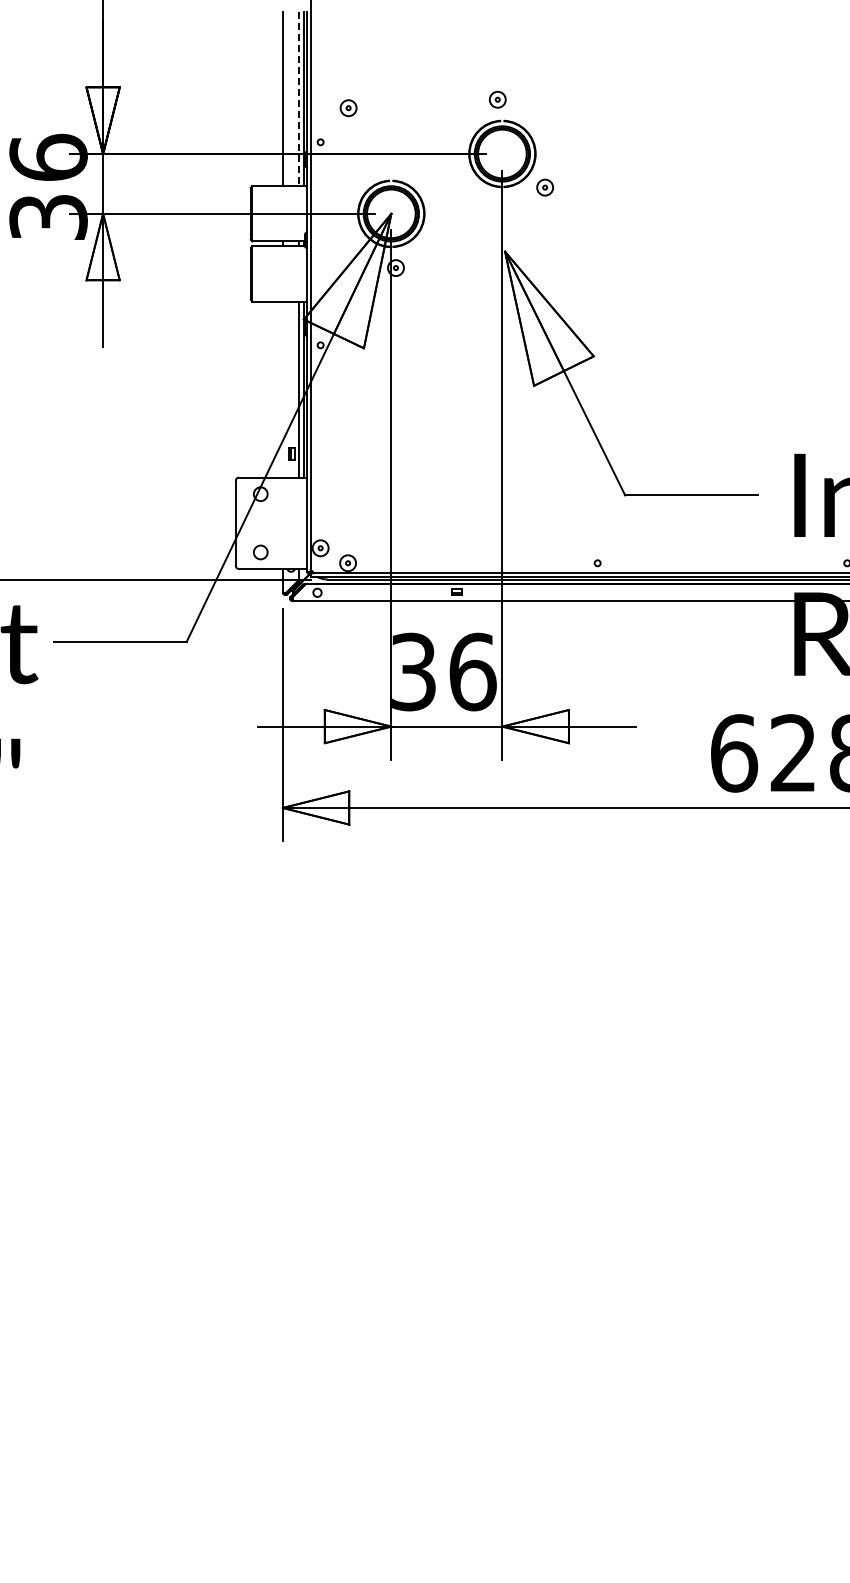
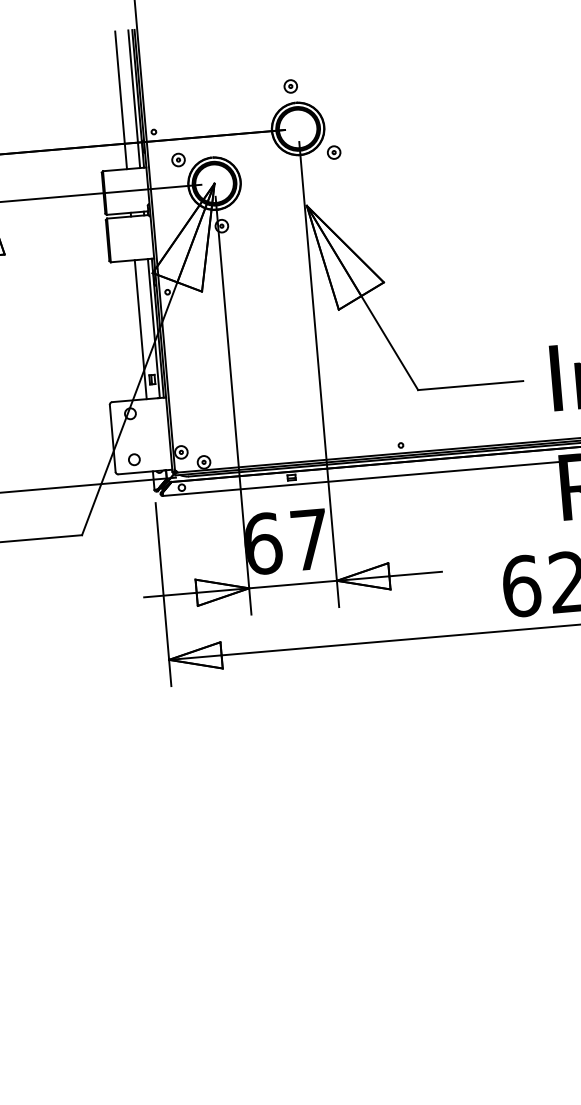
line: (299, 99) -> (134, 99), dashed -> solid
part: (348, 108) -> (178, 160), moved
line: (282, 389) -> (140, 329), added
text: (444, 671) -> (287, 541), 36 -> 67

